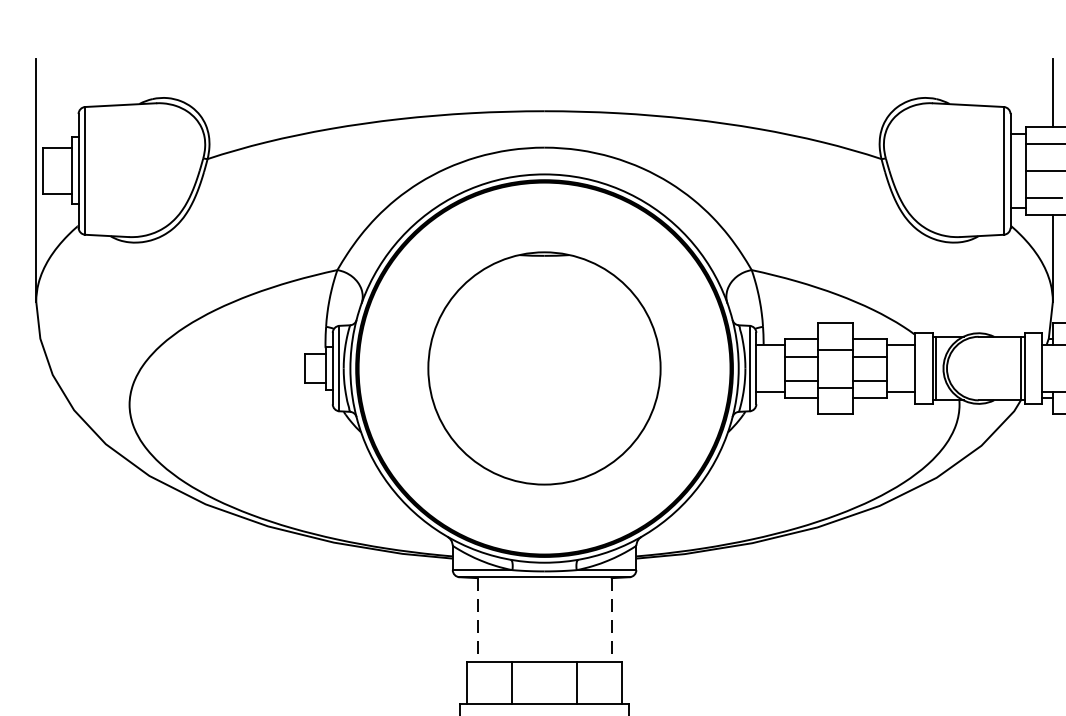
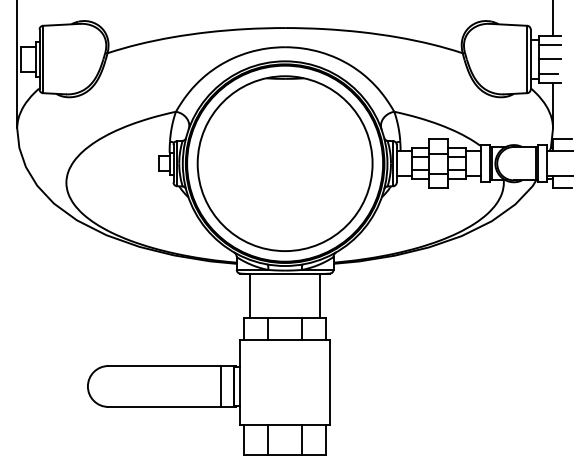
part: (543, 368) -> (284, 163), size x1.43
line: (476, 620) -> (249, 296), dashed -> solid
line: (611, 620) -> (320, 296), dashed -> solid

